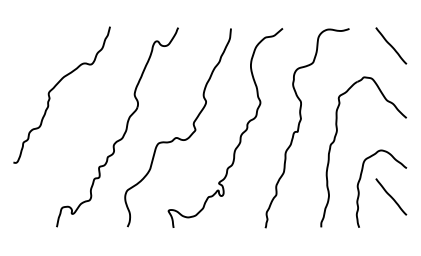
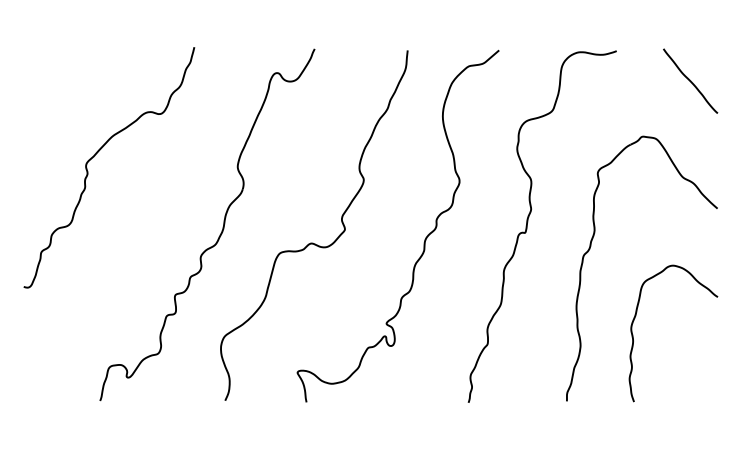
line: (391, 196) -> (690, 346), removed

